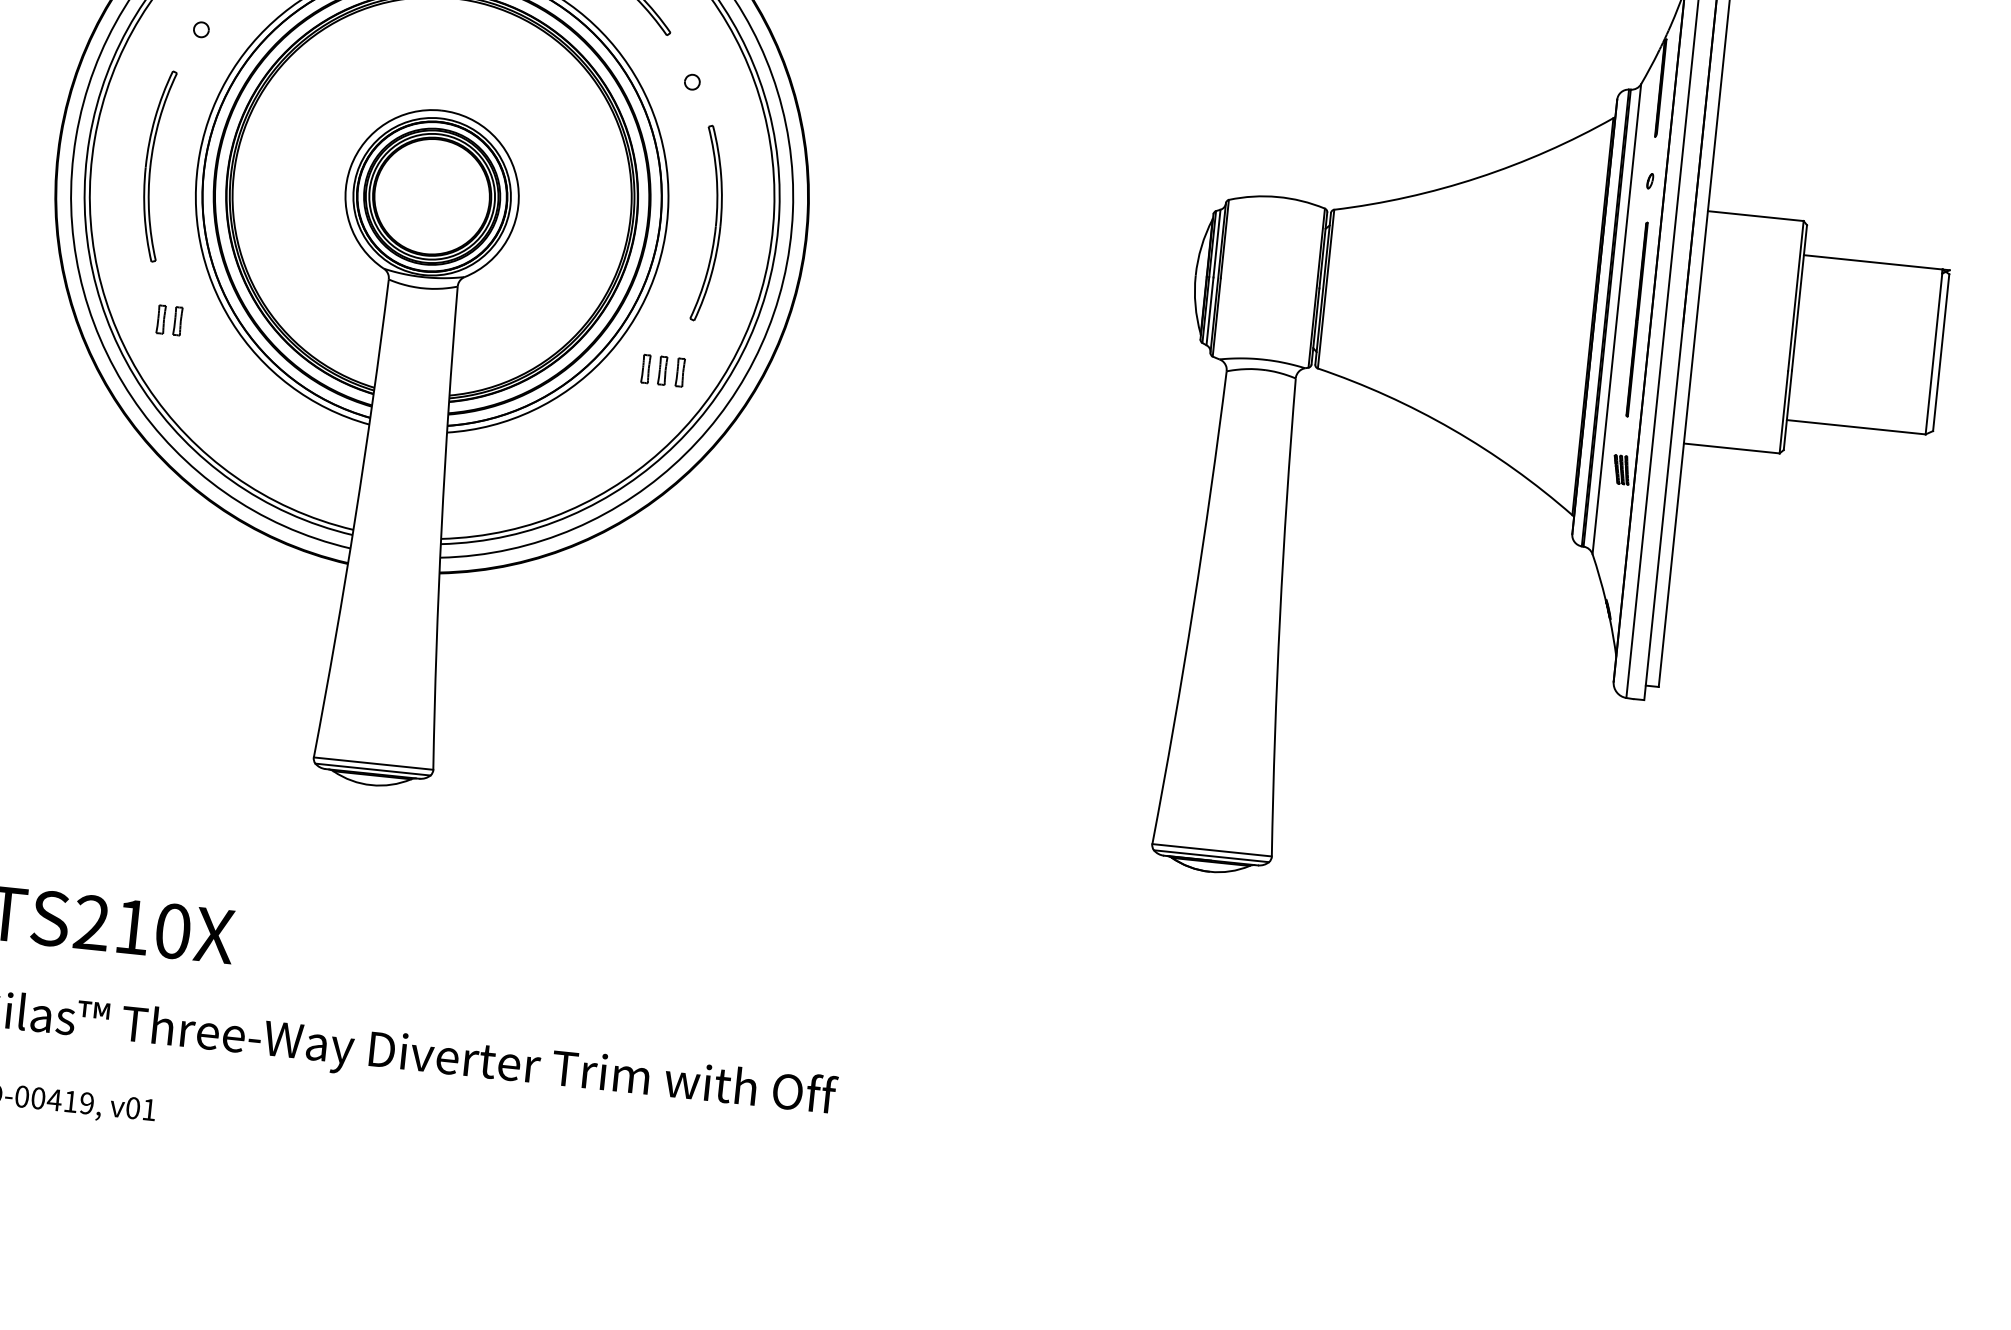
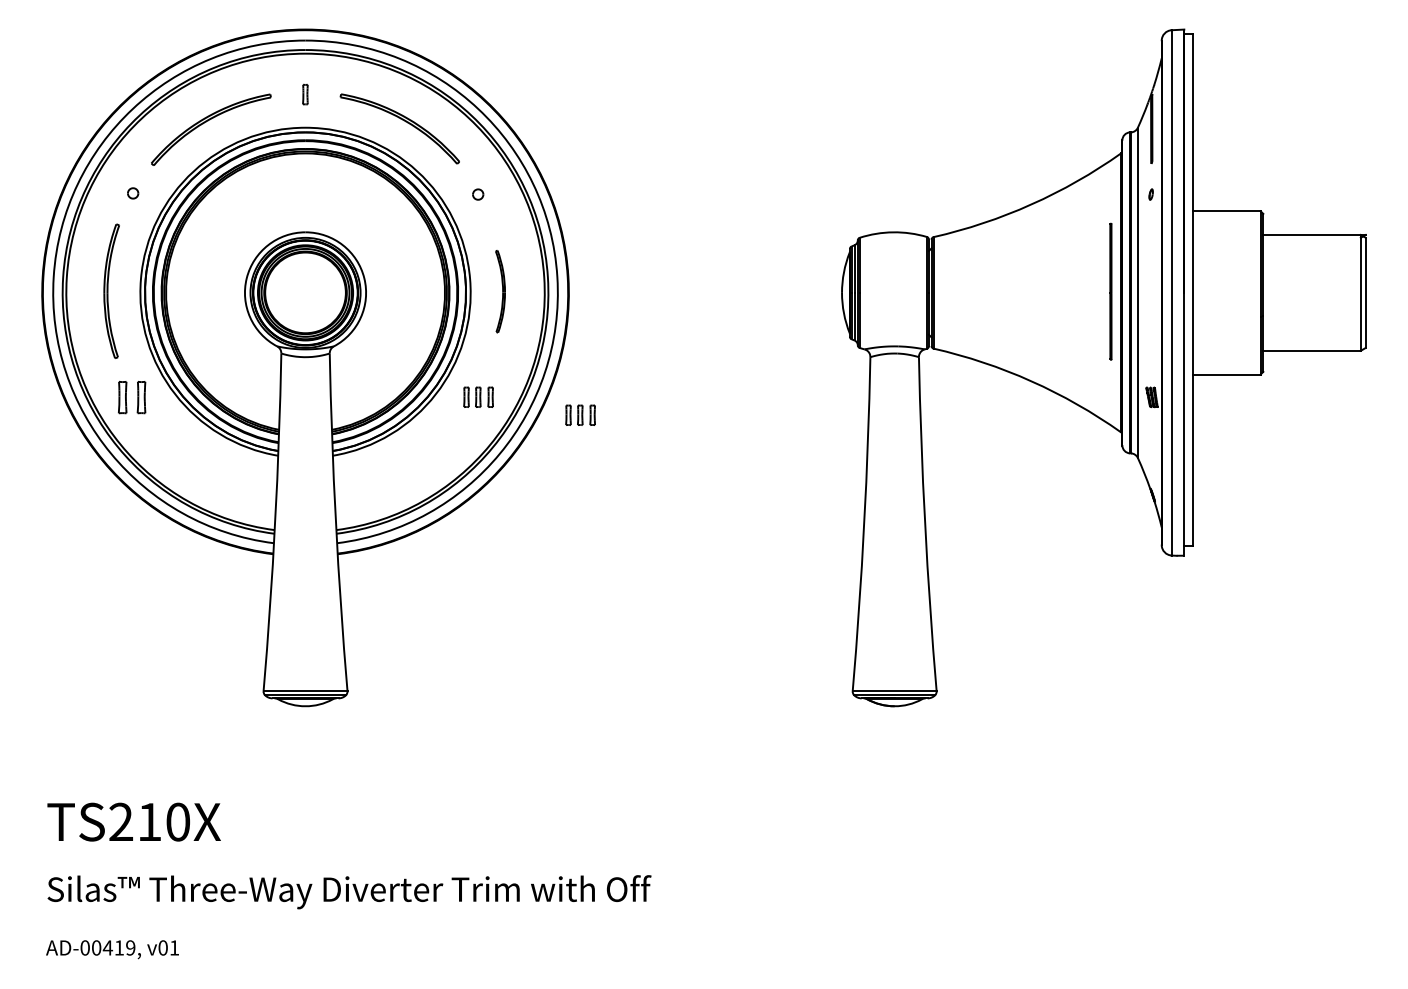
part: (709, 223) -> (500, 291), size x0.6
line: (1636, 319) -> (1110, 291), moved
part: (169, 320) -> (131, 397), size x1.6
part: (805, 410) -> (580, 414), added

